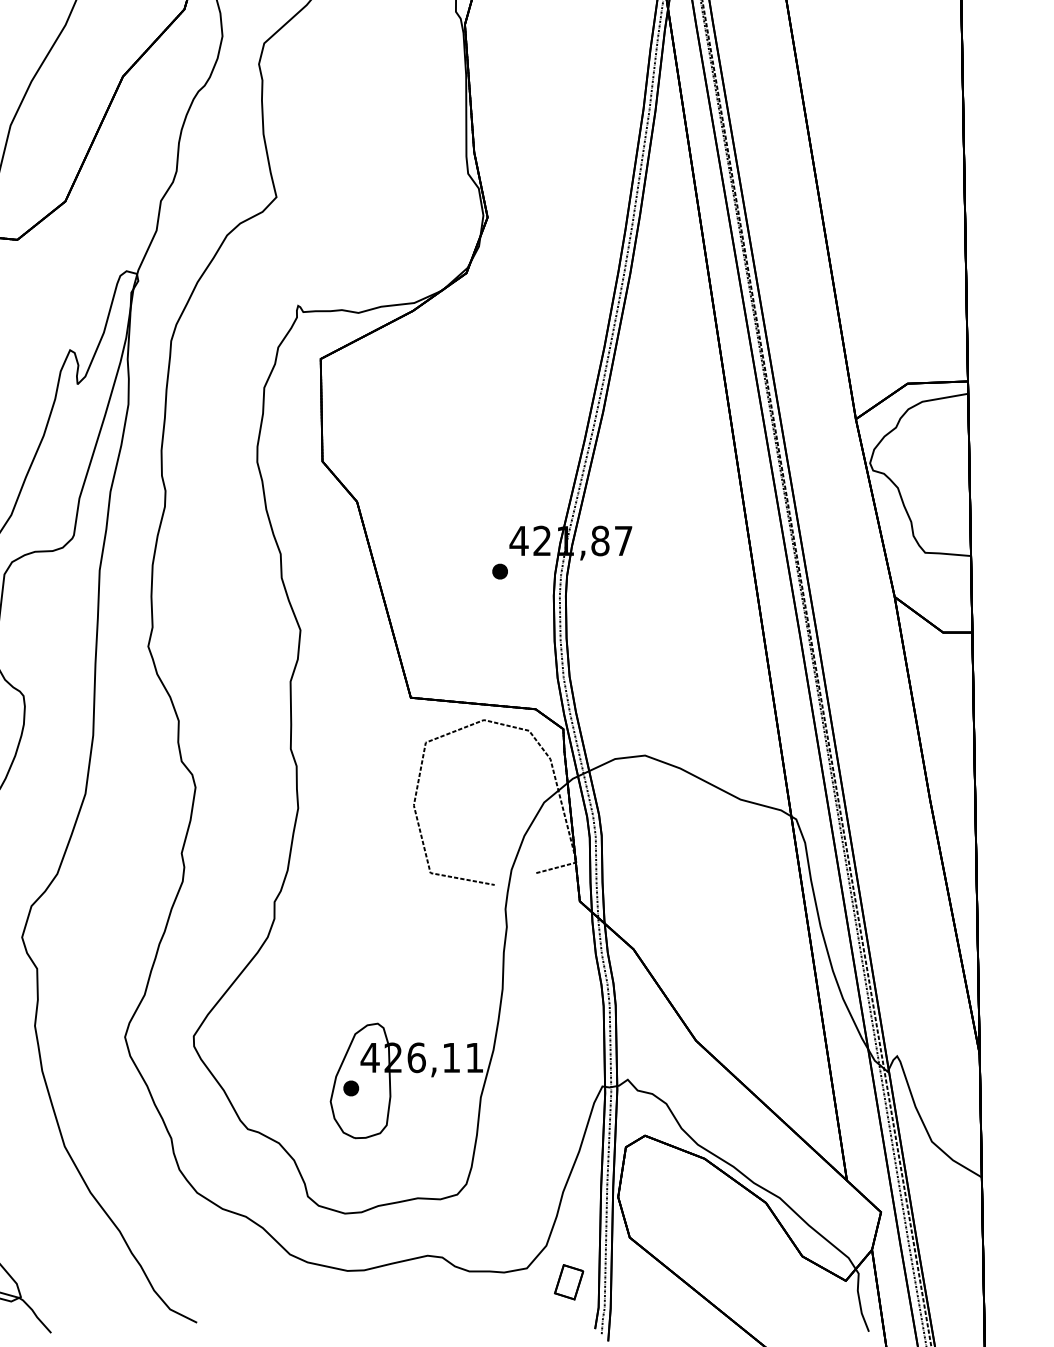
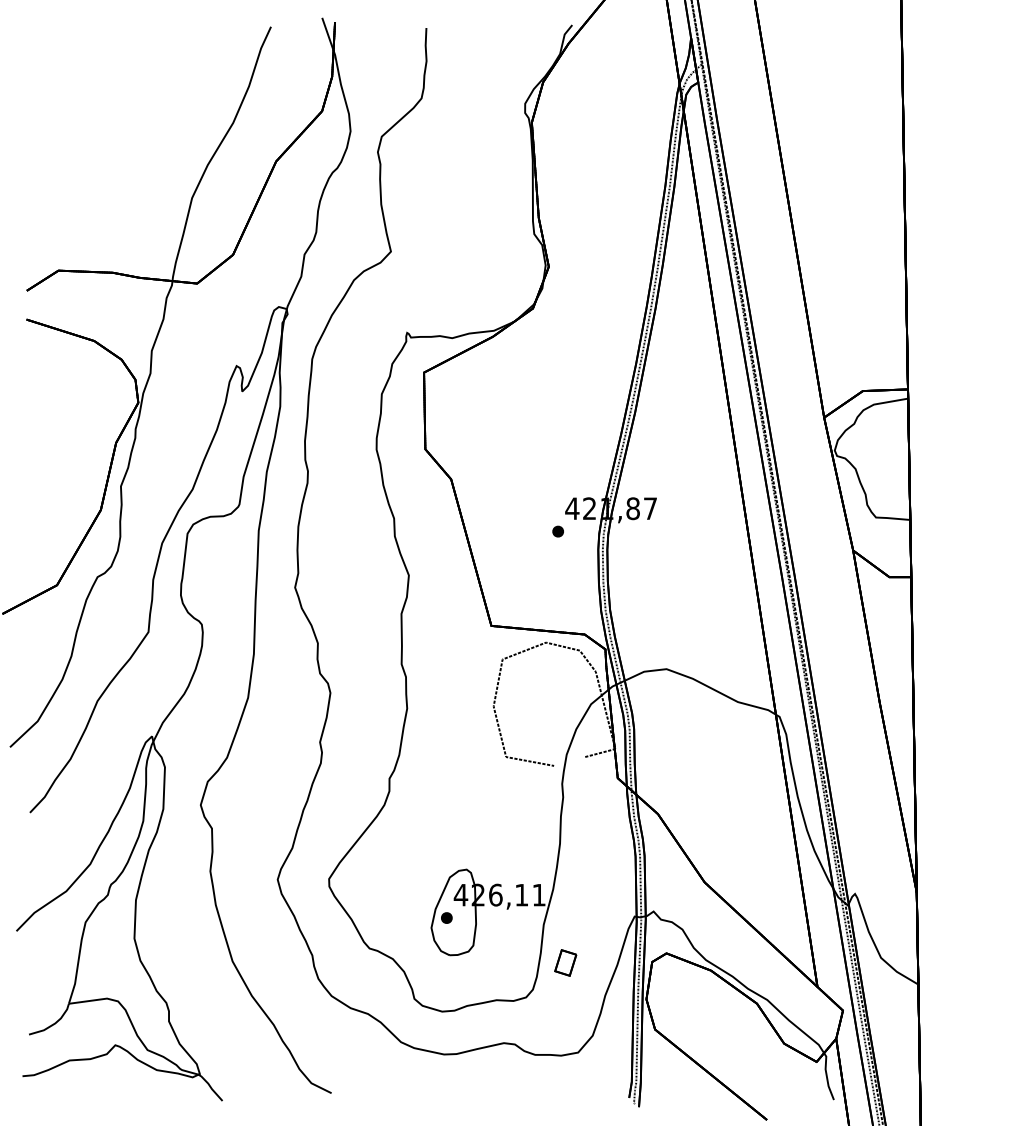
part: (568, 1281) -> (565, 962), moved

